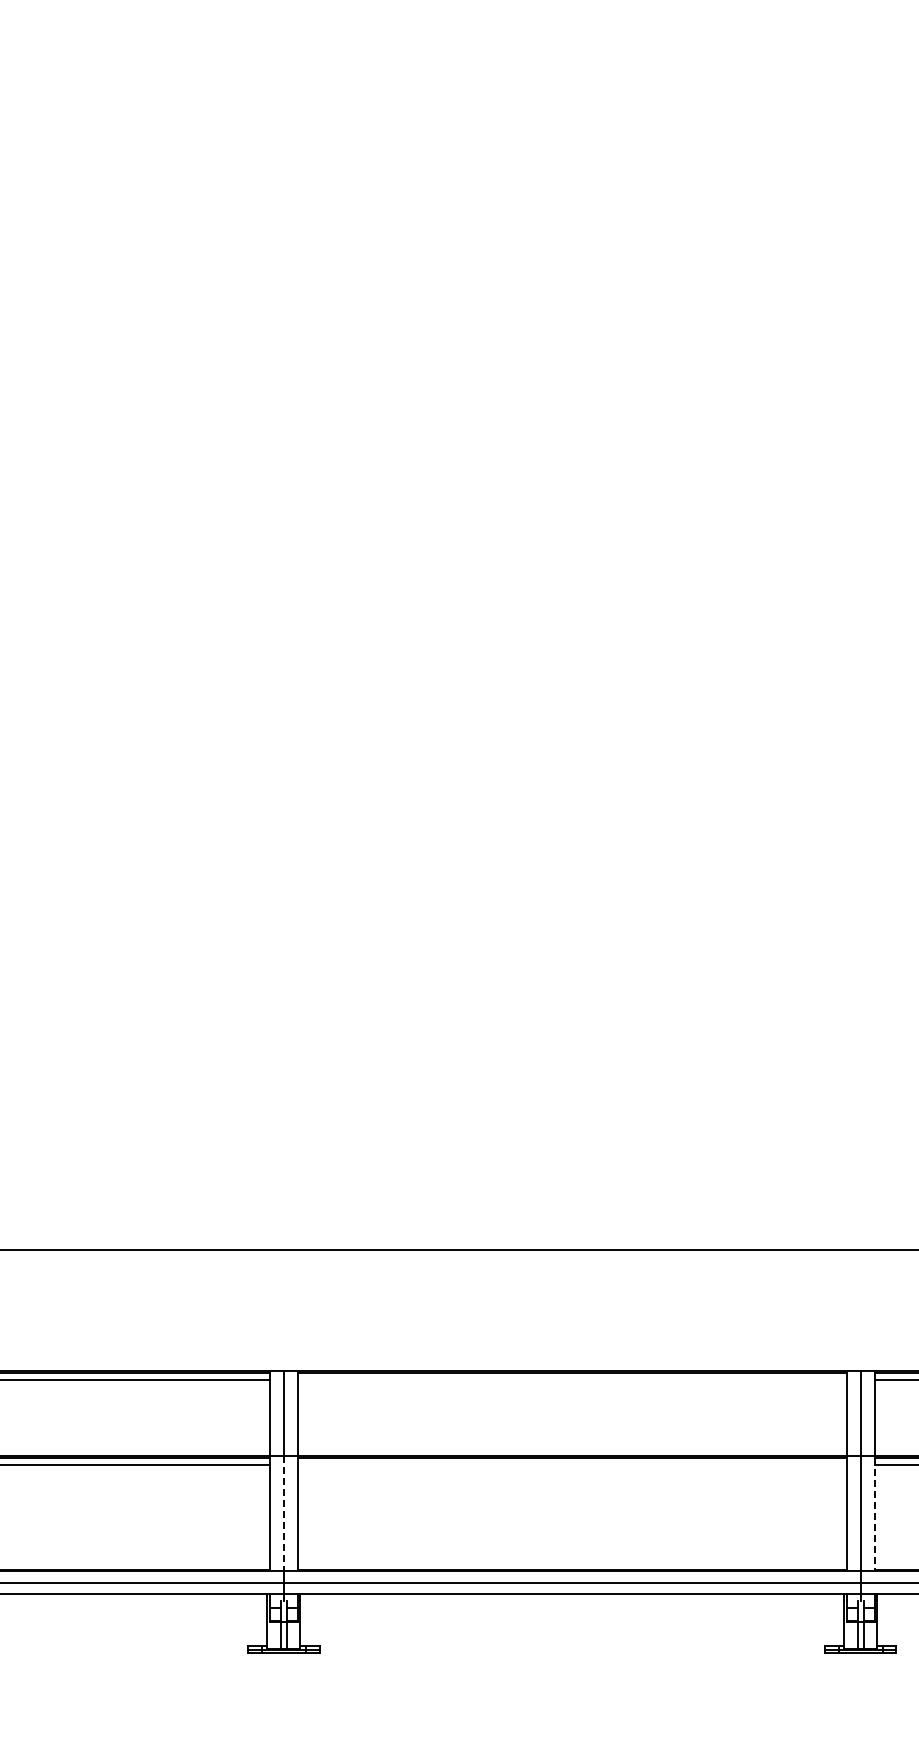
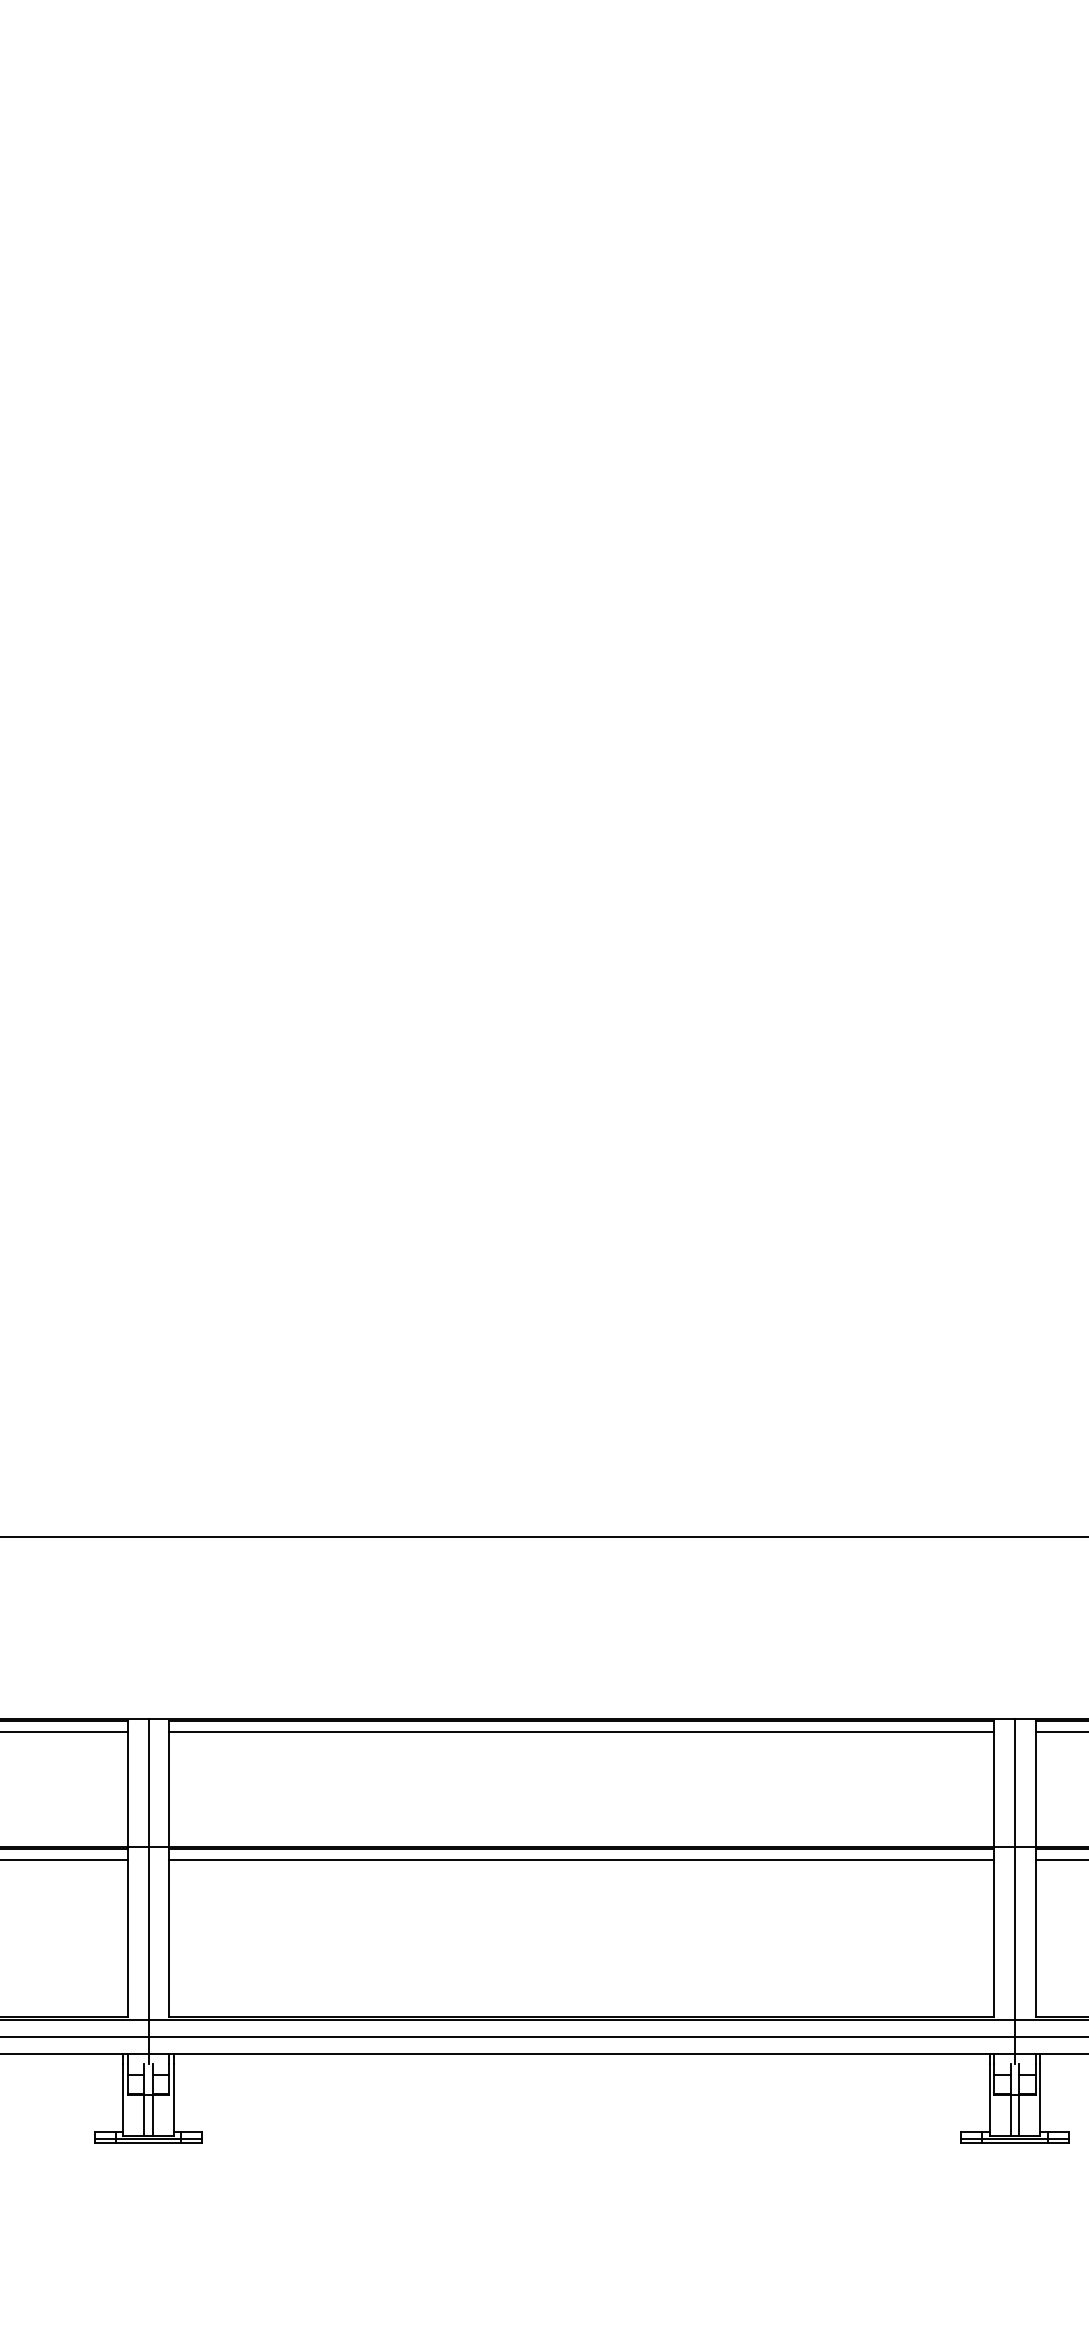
line: (571, 1379) -> (580, 1731), added
line: (571, 1464) -> (580, 1859), added
line: (283, 1514) -> (148, 1934), dashed -> solid
line: (874, 1514) -> (1035, 1934), dashed -> solid

